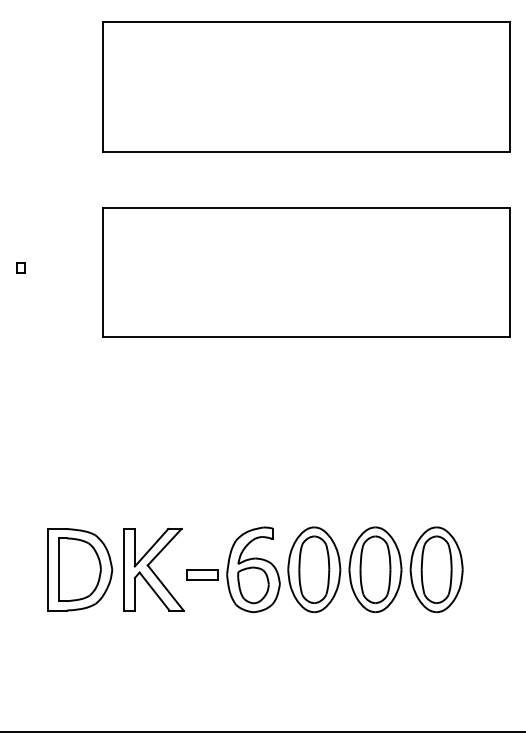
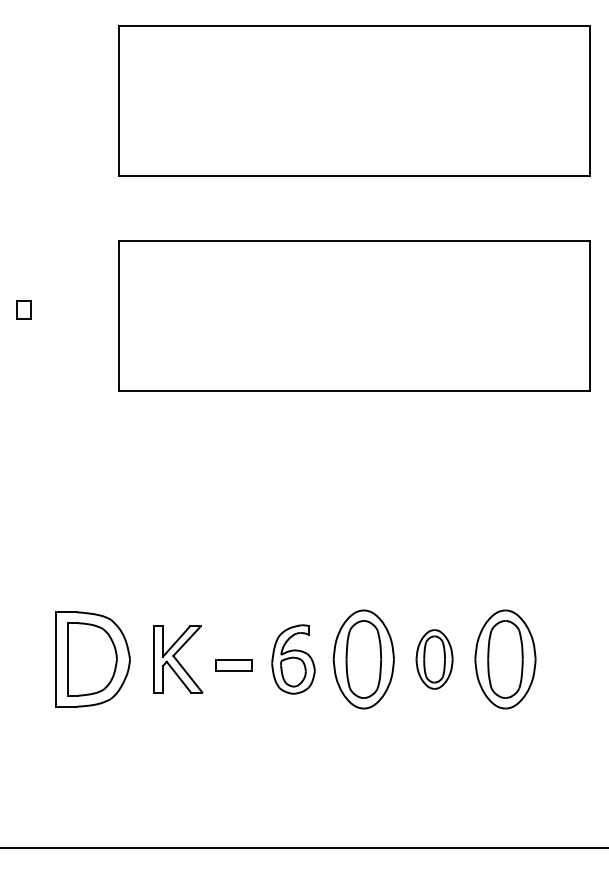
part: (21, 268) -> (24, 310), size x1.6
part: (154, 569) -> (178, 659), size x0.7
part: (253, 569) -> (293, 659), size x0.7
part: (375, 569) -> (434, 659), size x0.6

